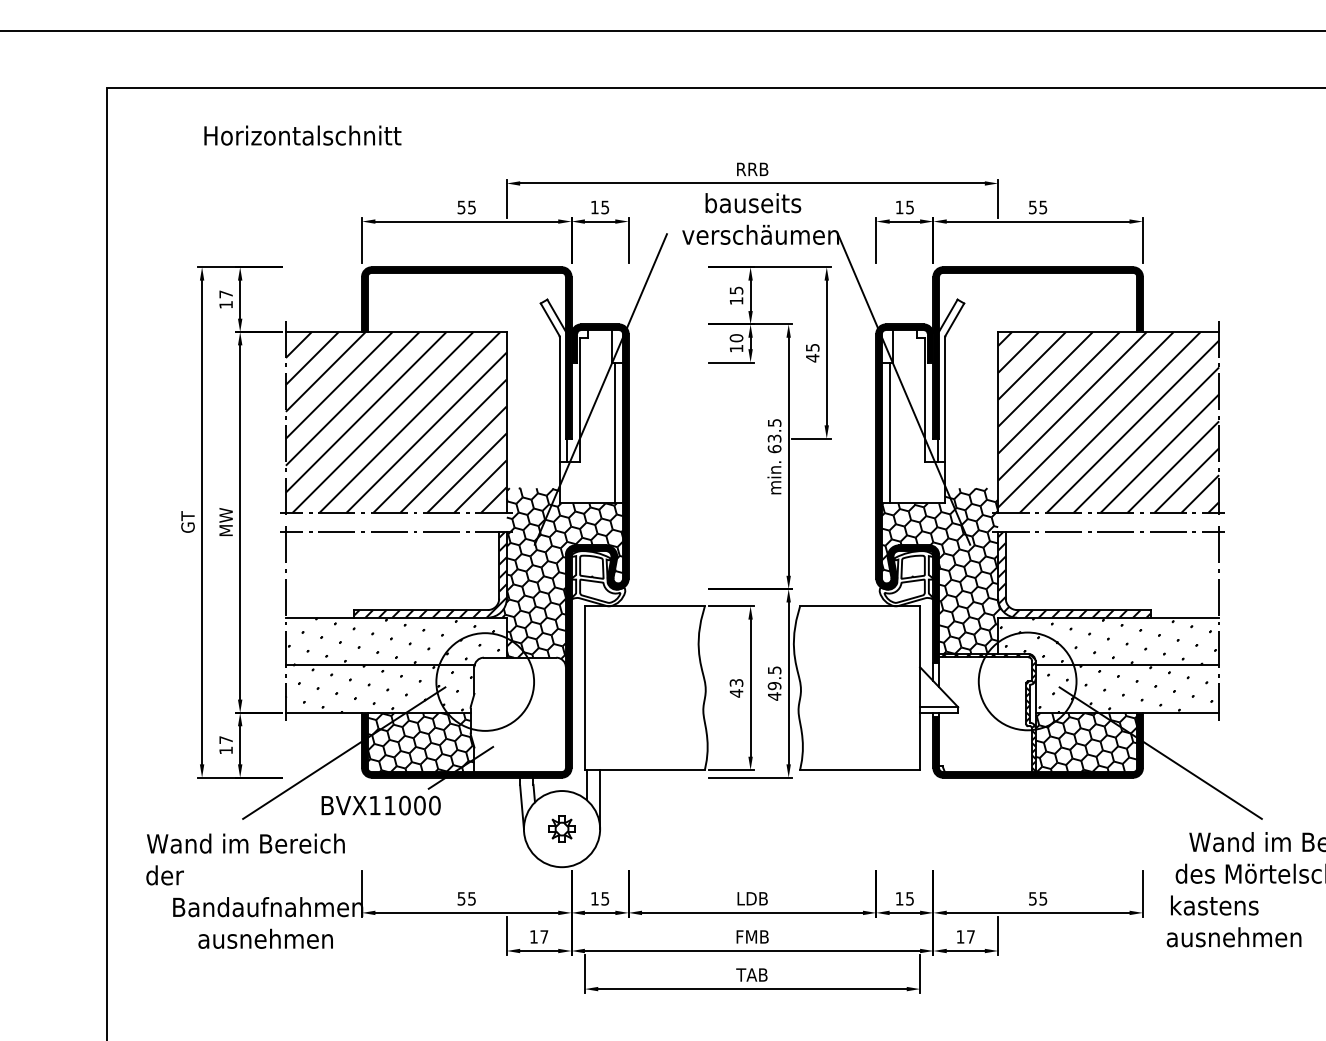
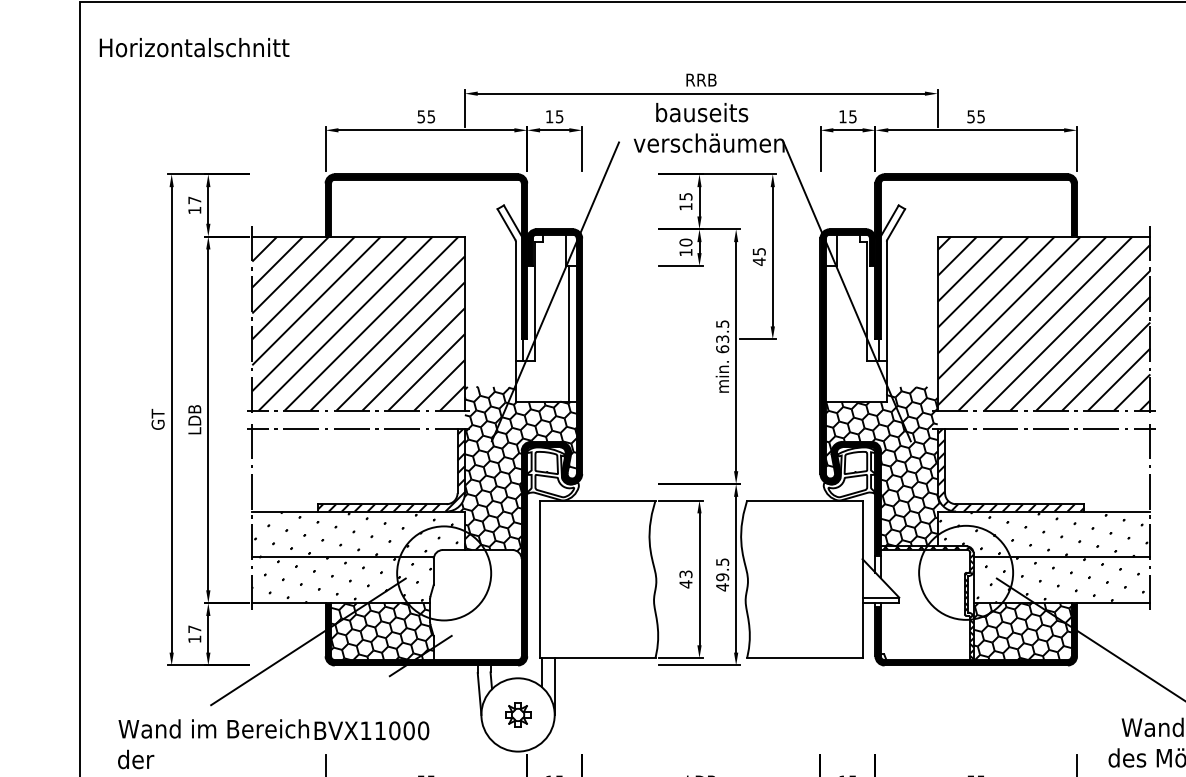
text: (302, 135) -> (194, 47), moved
line: (889, 432) -> (833, 333), removed
text: (225, 522) -> (194, 419), MW -> LDB
text: (380, 805) -> (371, 730), moved

